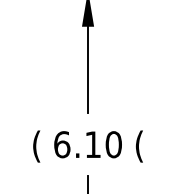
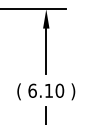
text: (139, 145) -> (73, 91), ( -> )

